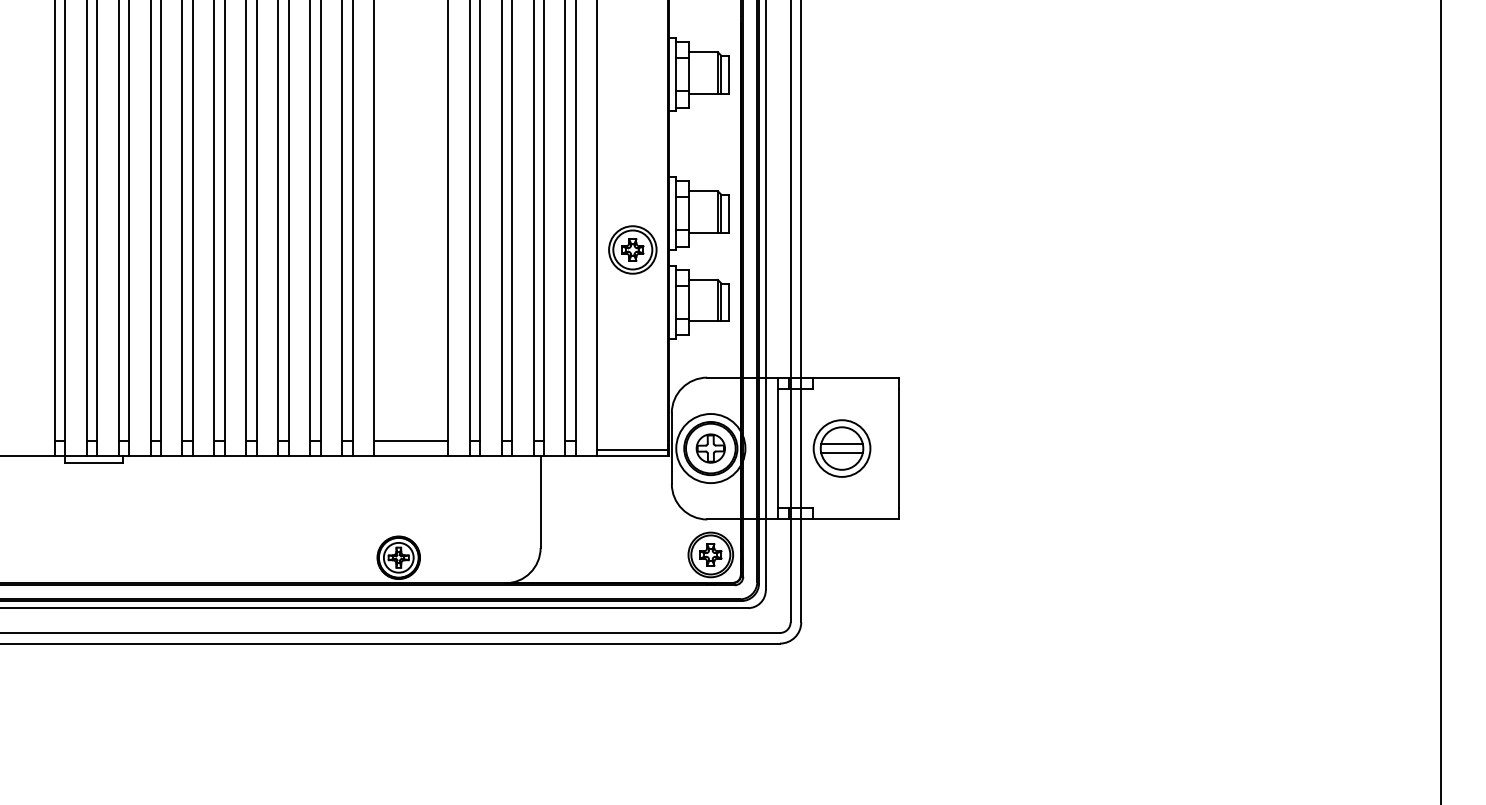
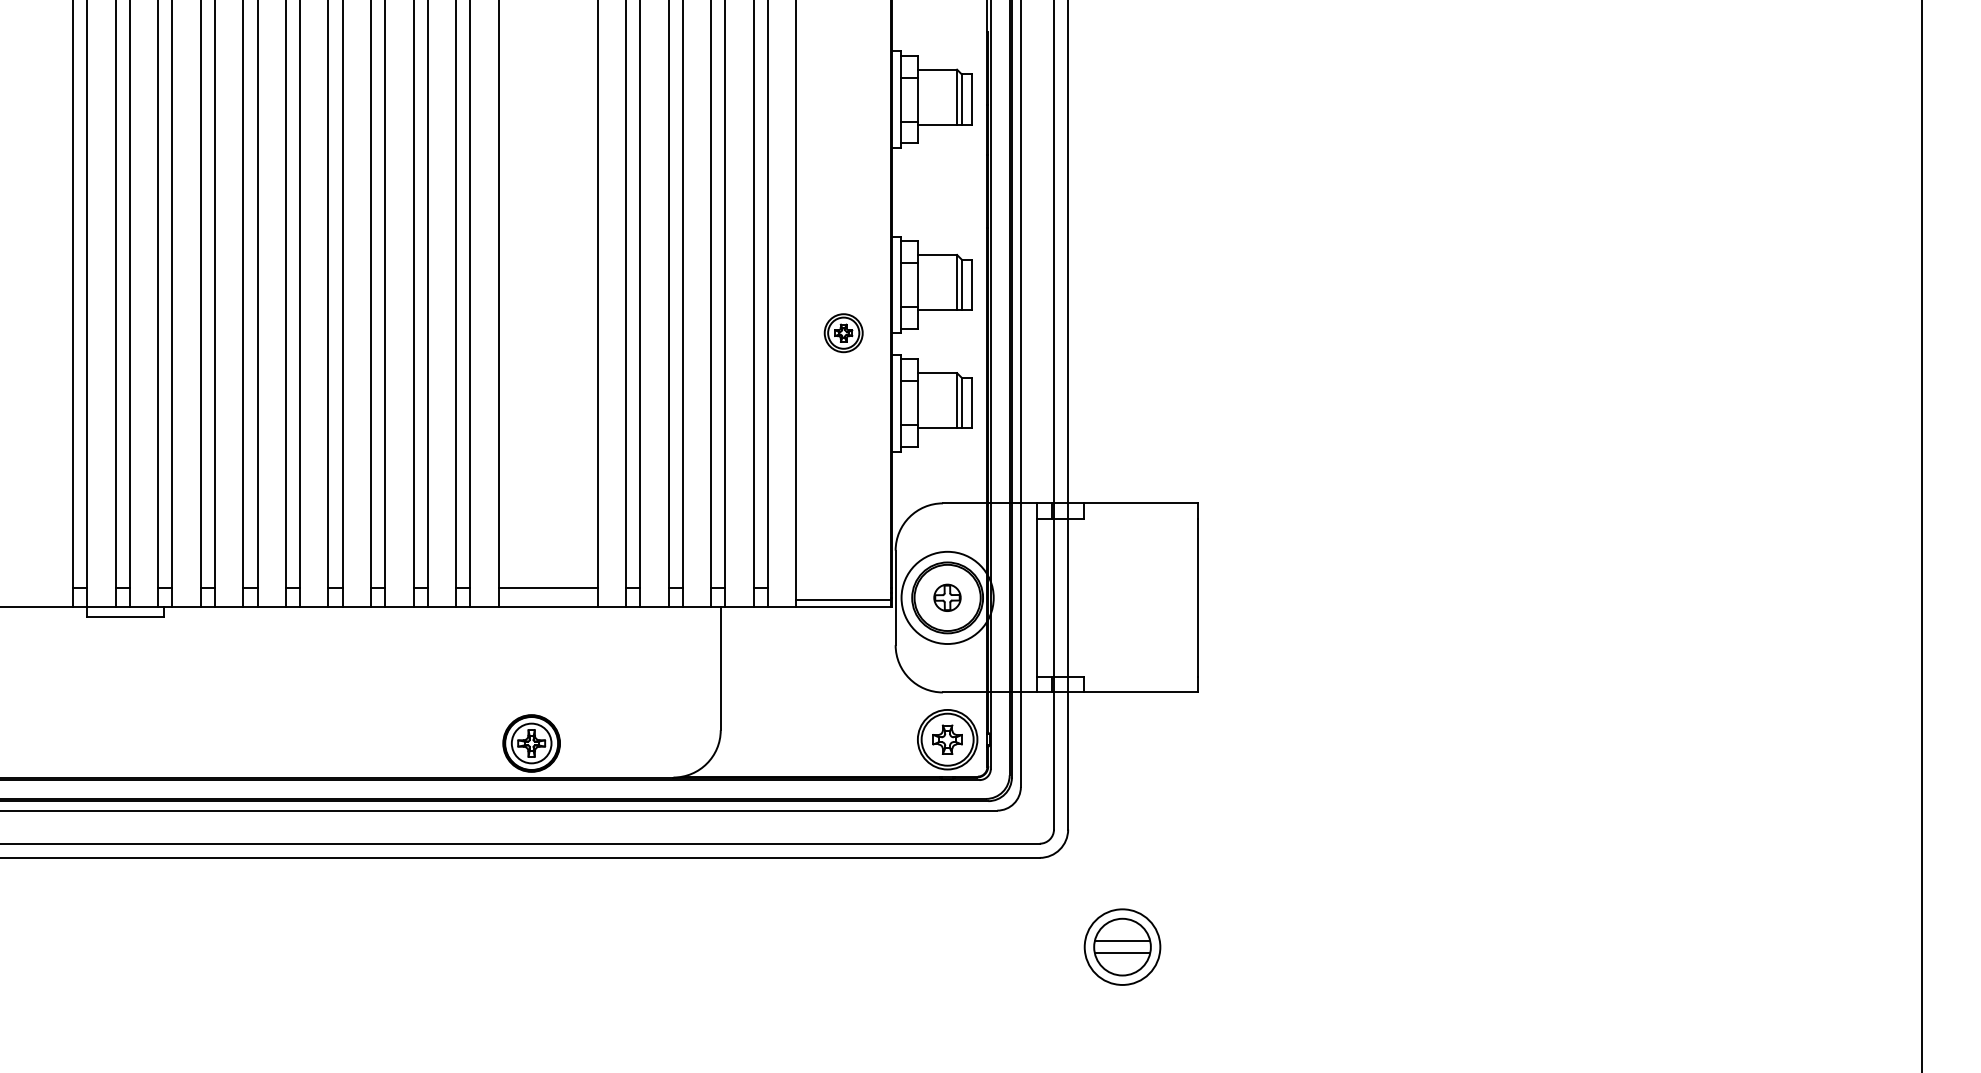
part: (632, 249) -> (843, 332), size x0.6
part: (710, 448) -> (947, 597), size x0.7
part: (841, 448) -> (1121, 947), moved

